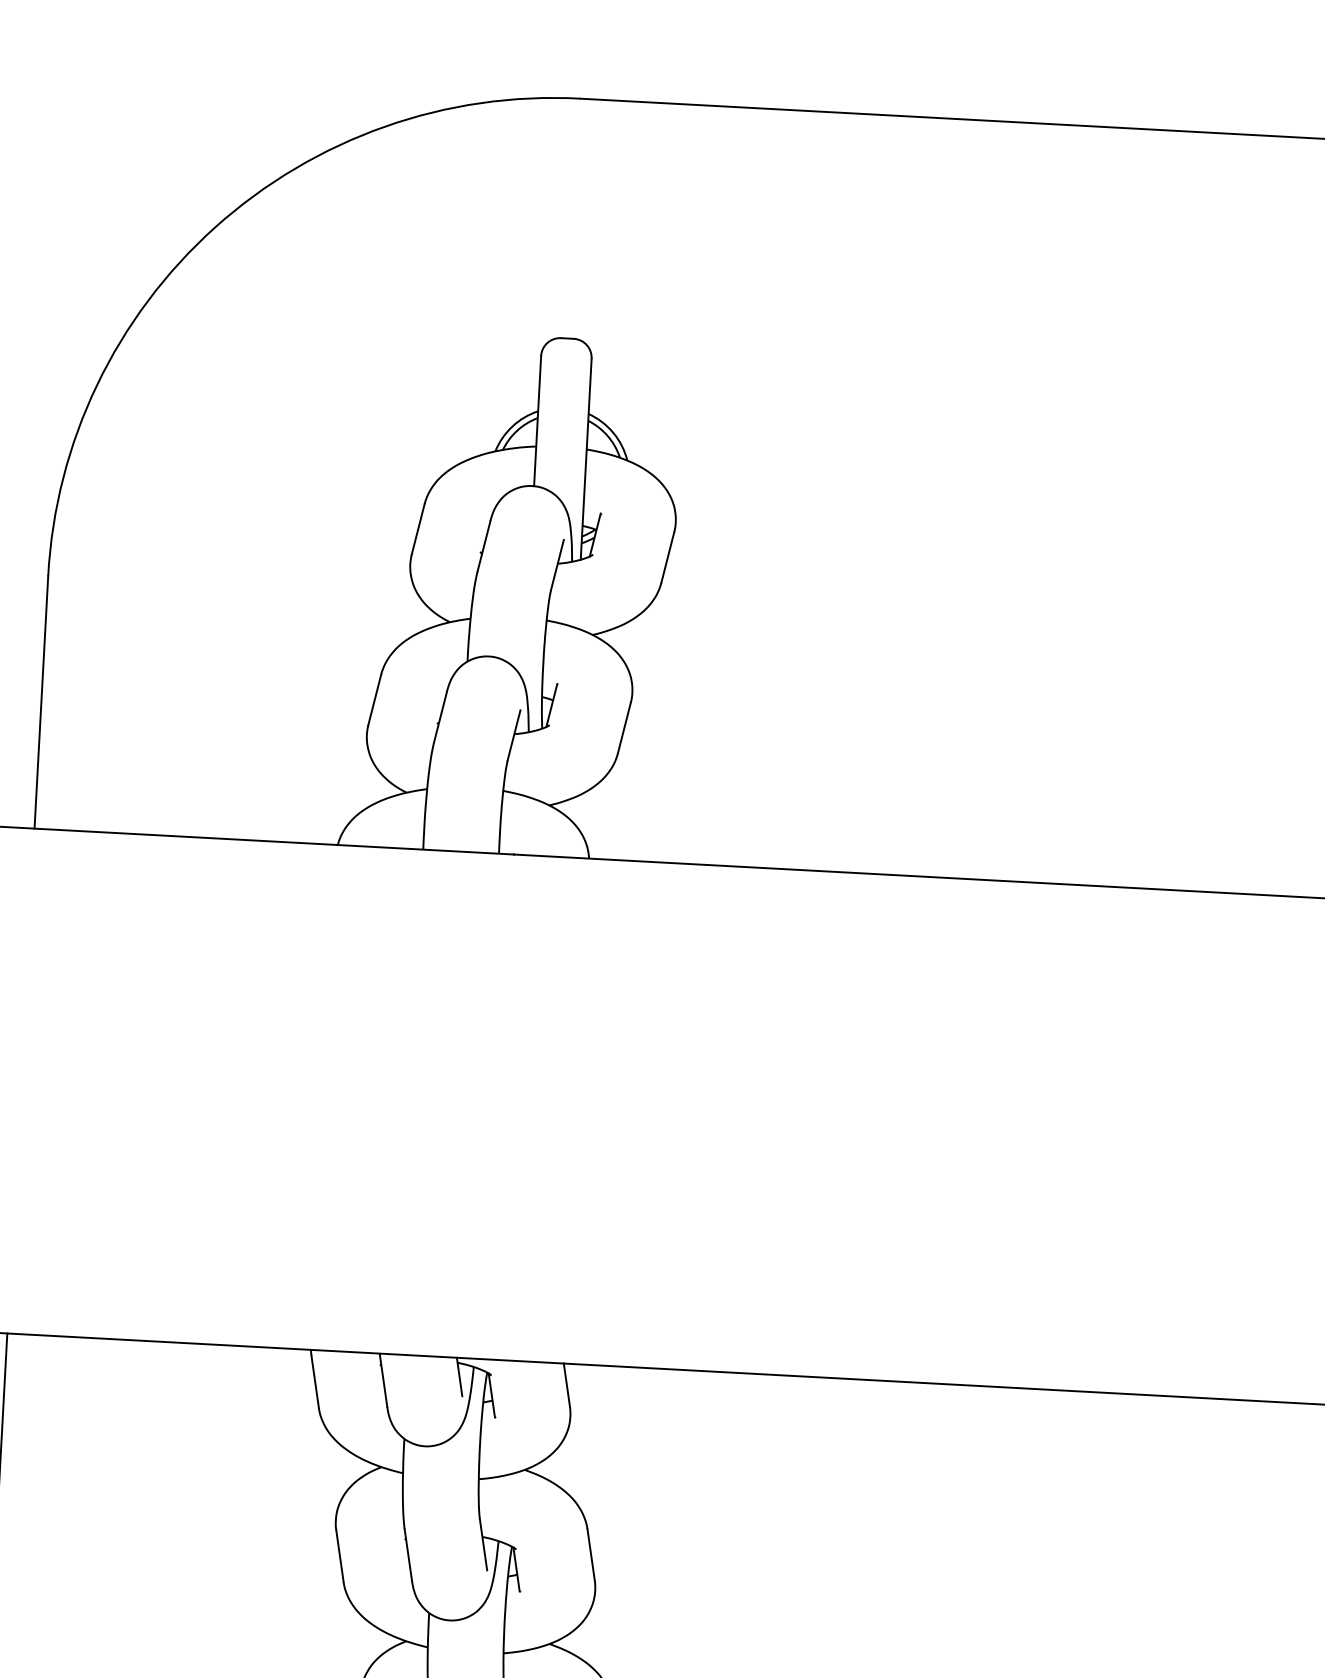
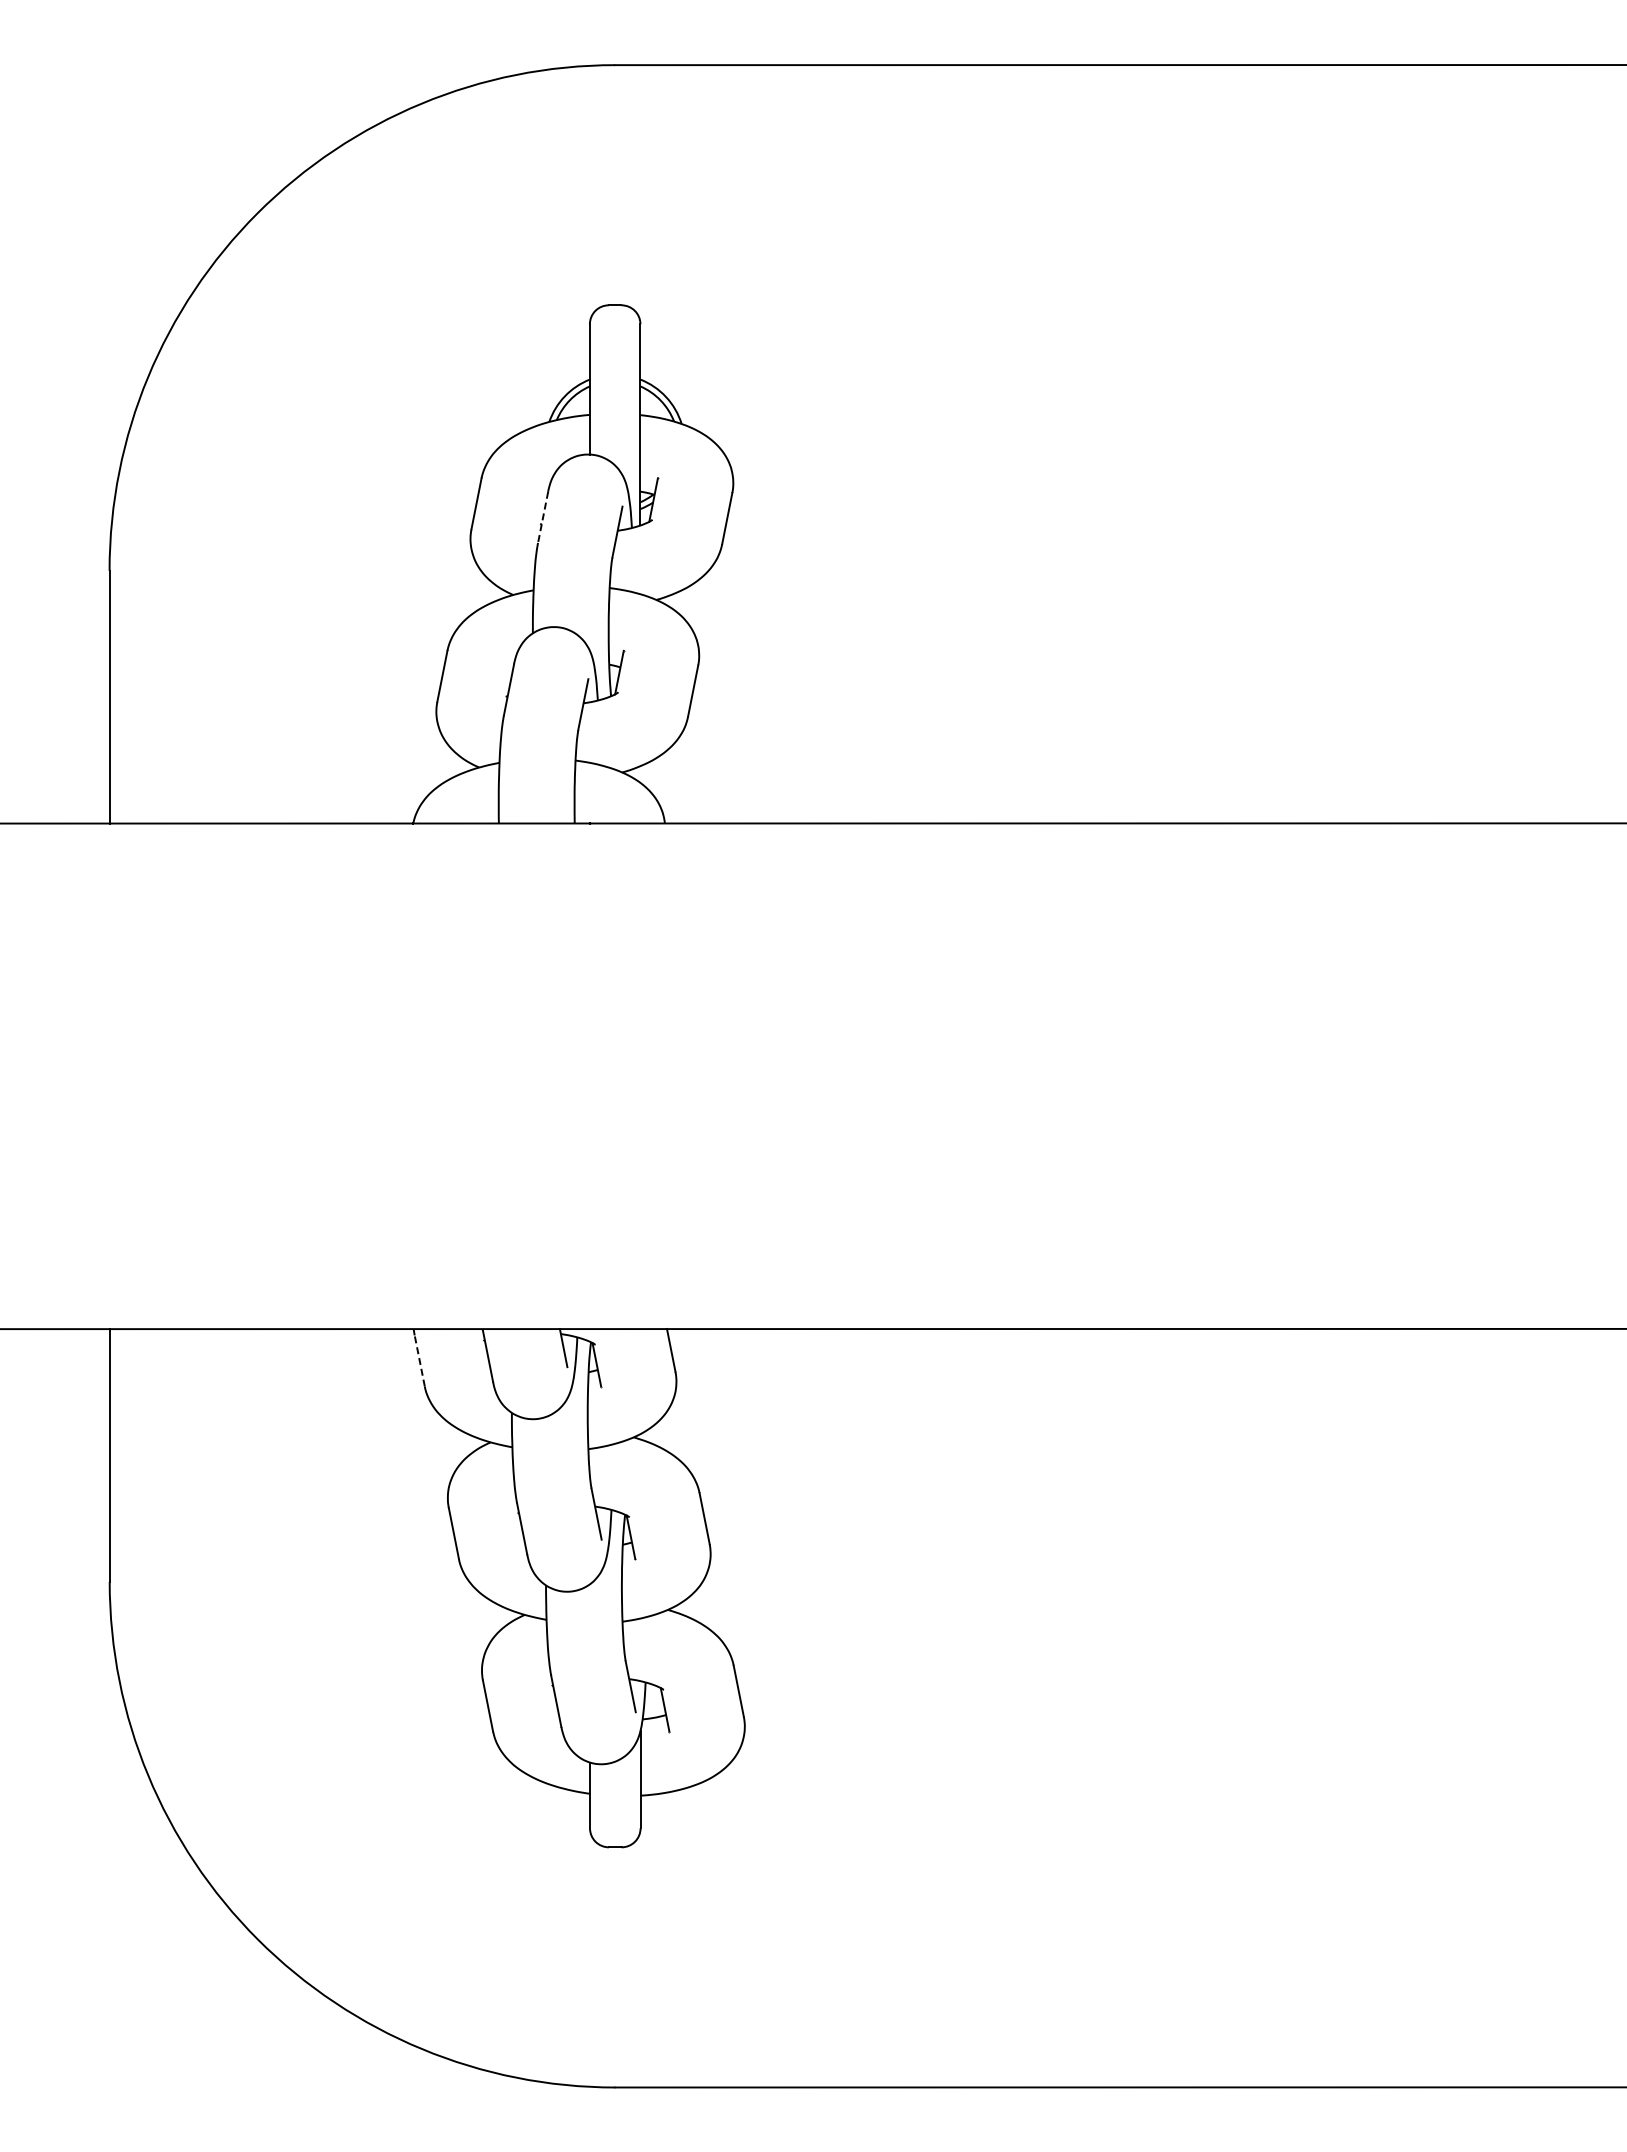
line: (484, 546) -> (543, 517), solid -> dashed
line: (314, 1381) -> (419, 1360), solid -> dashed

